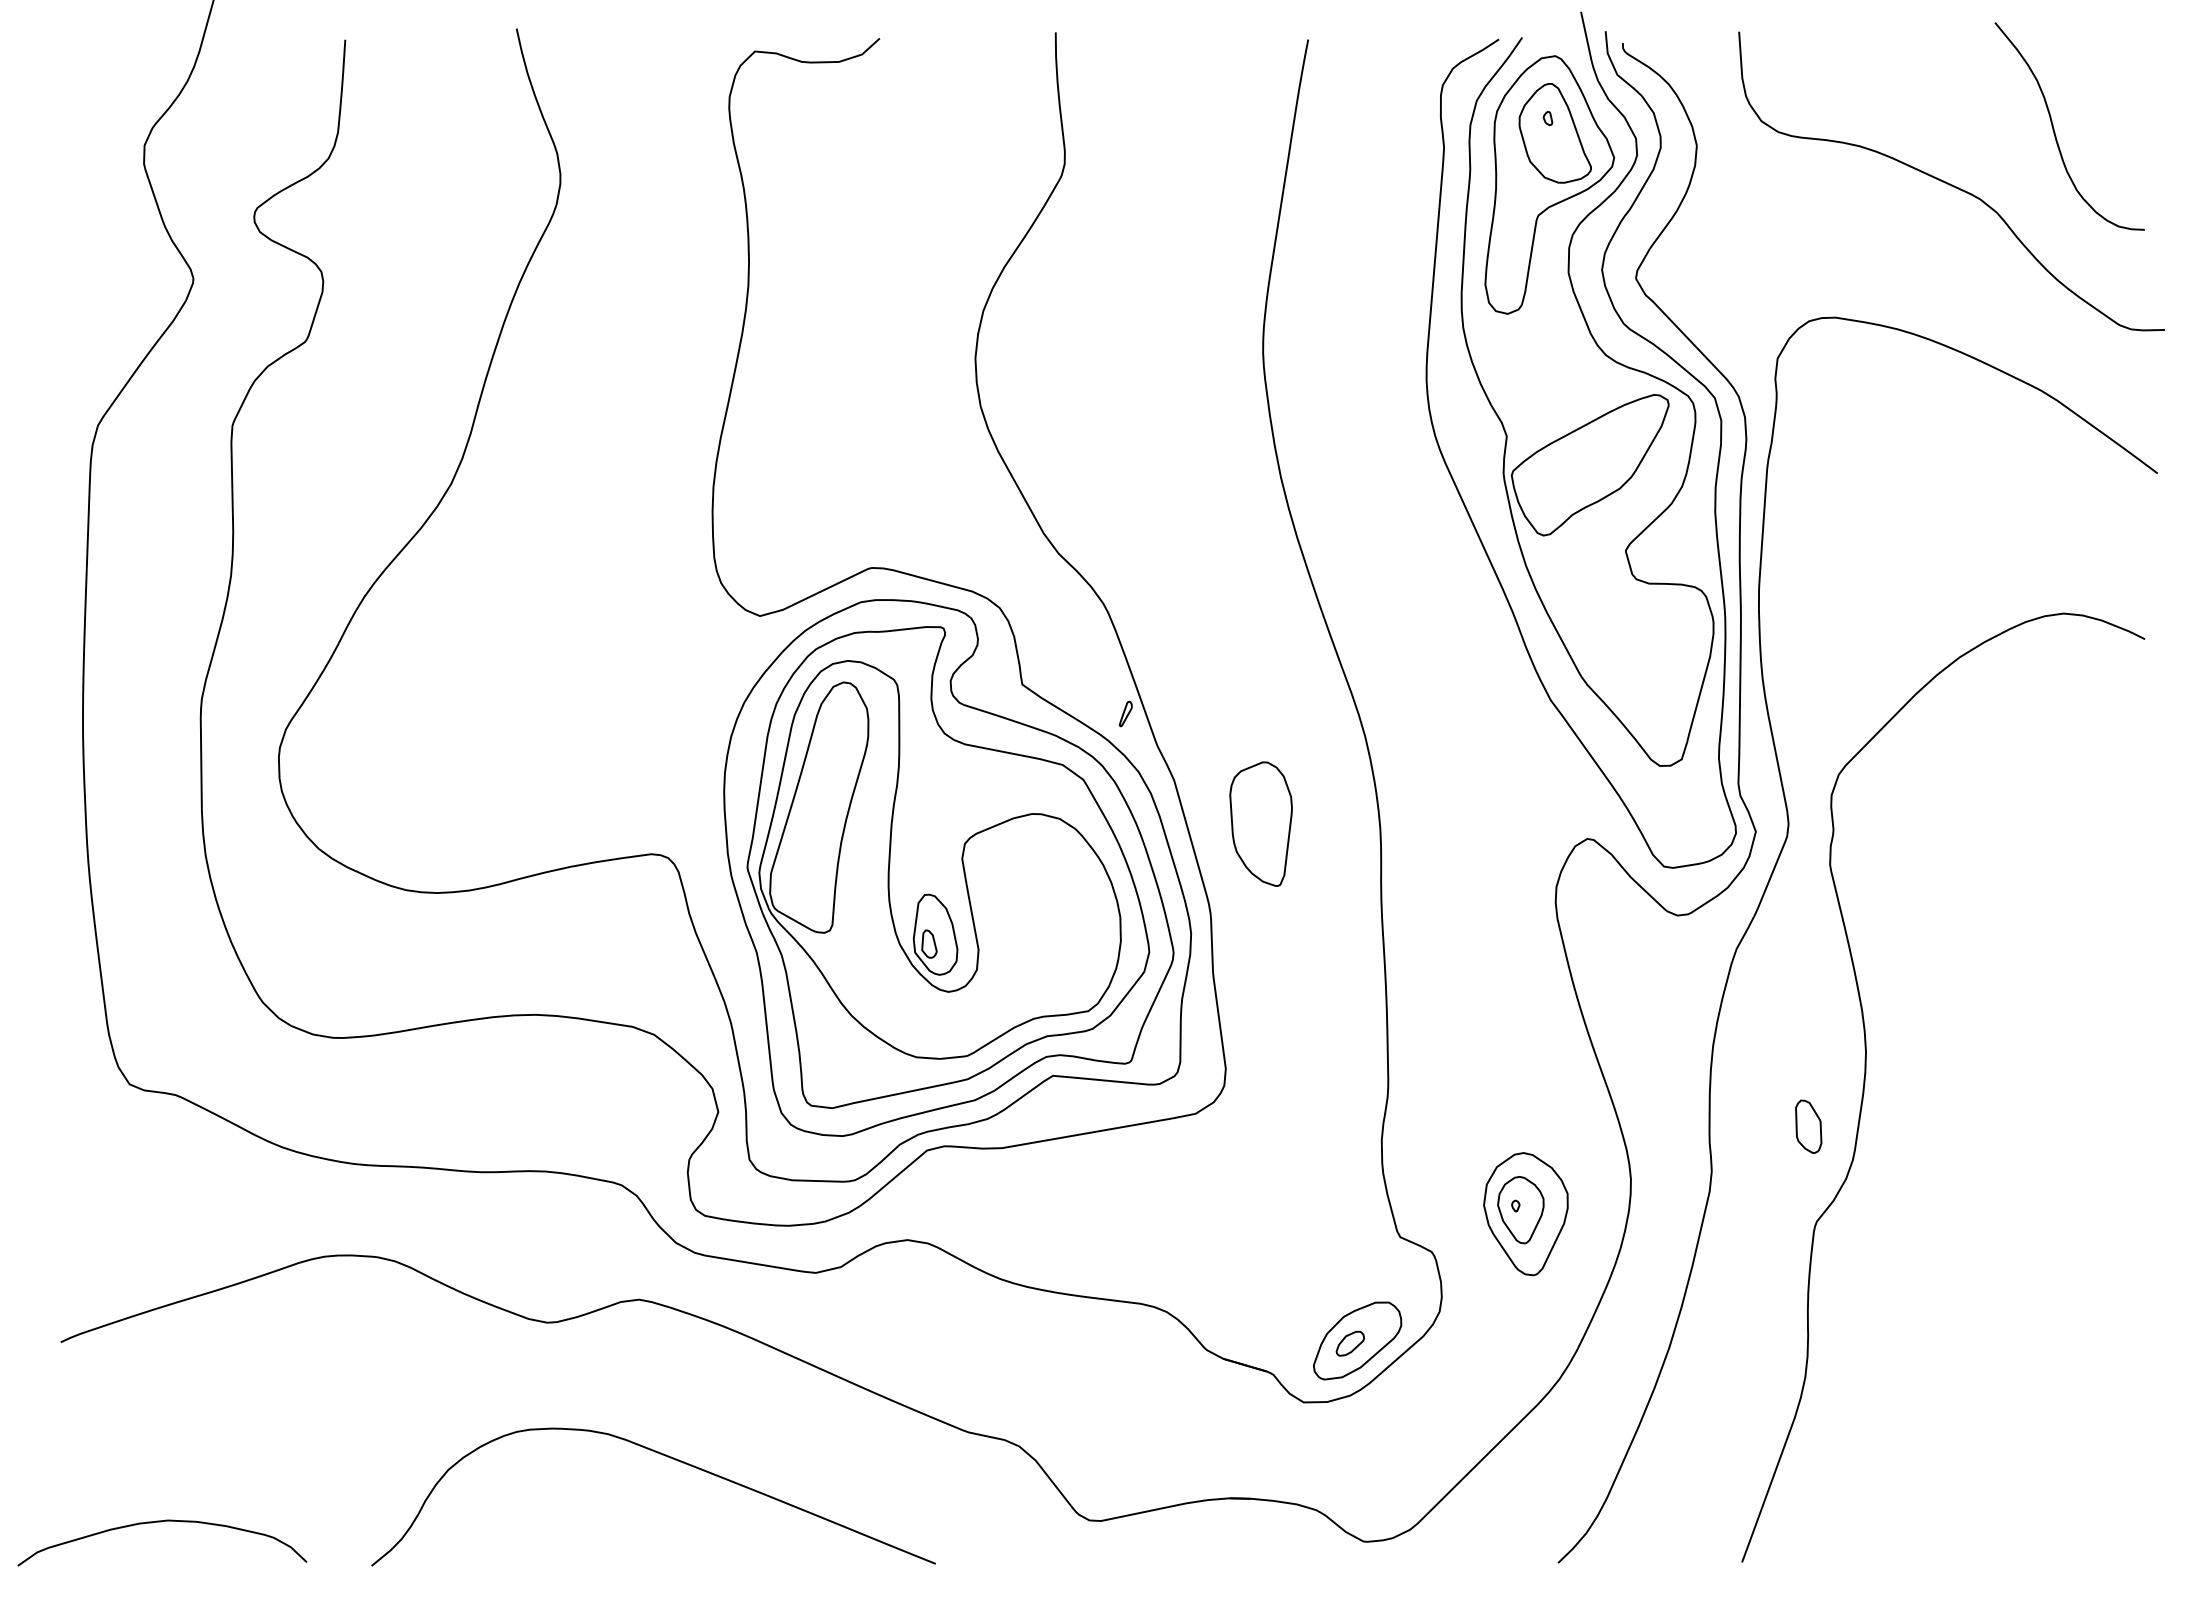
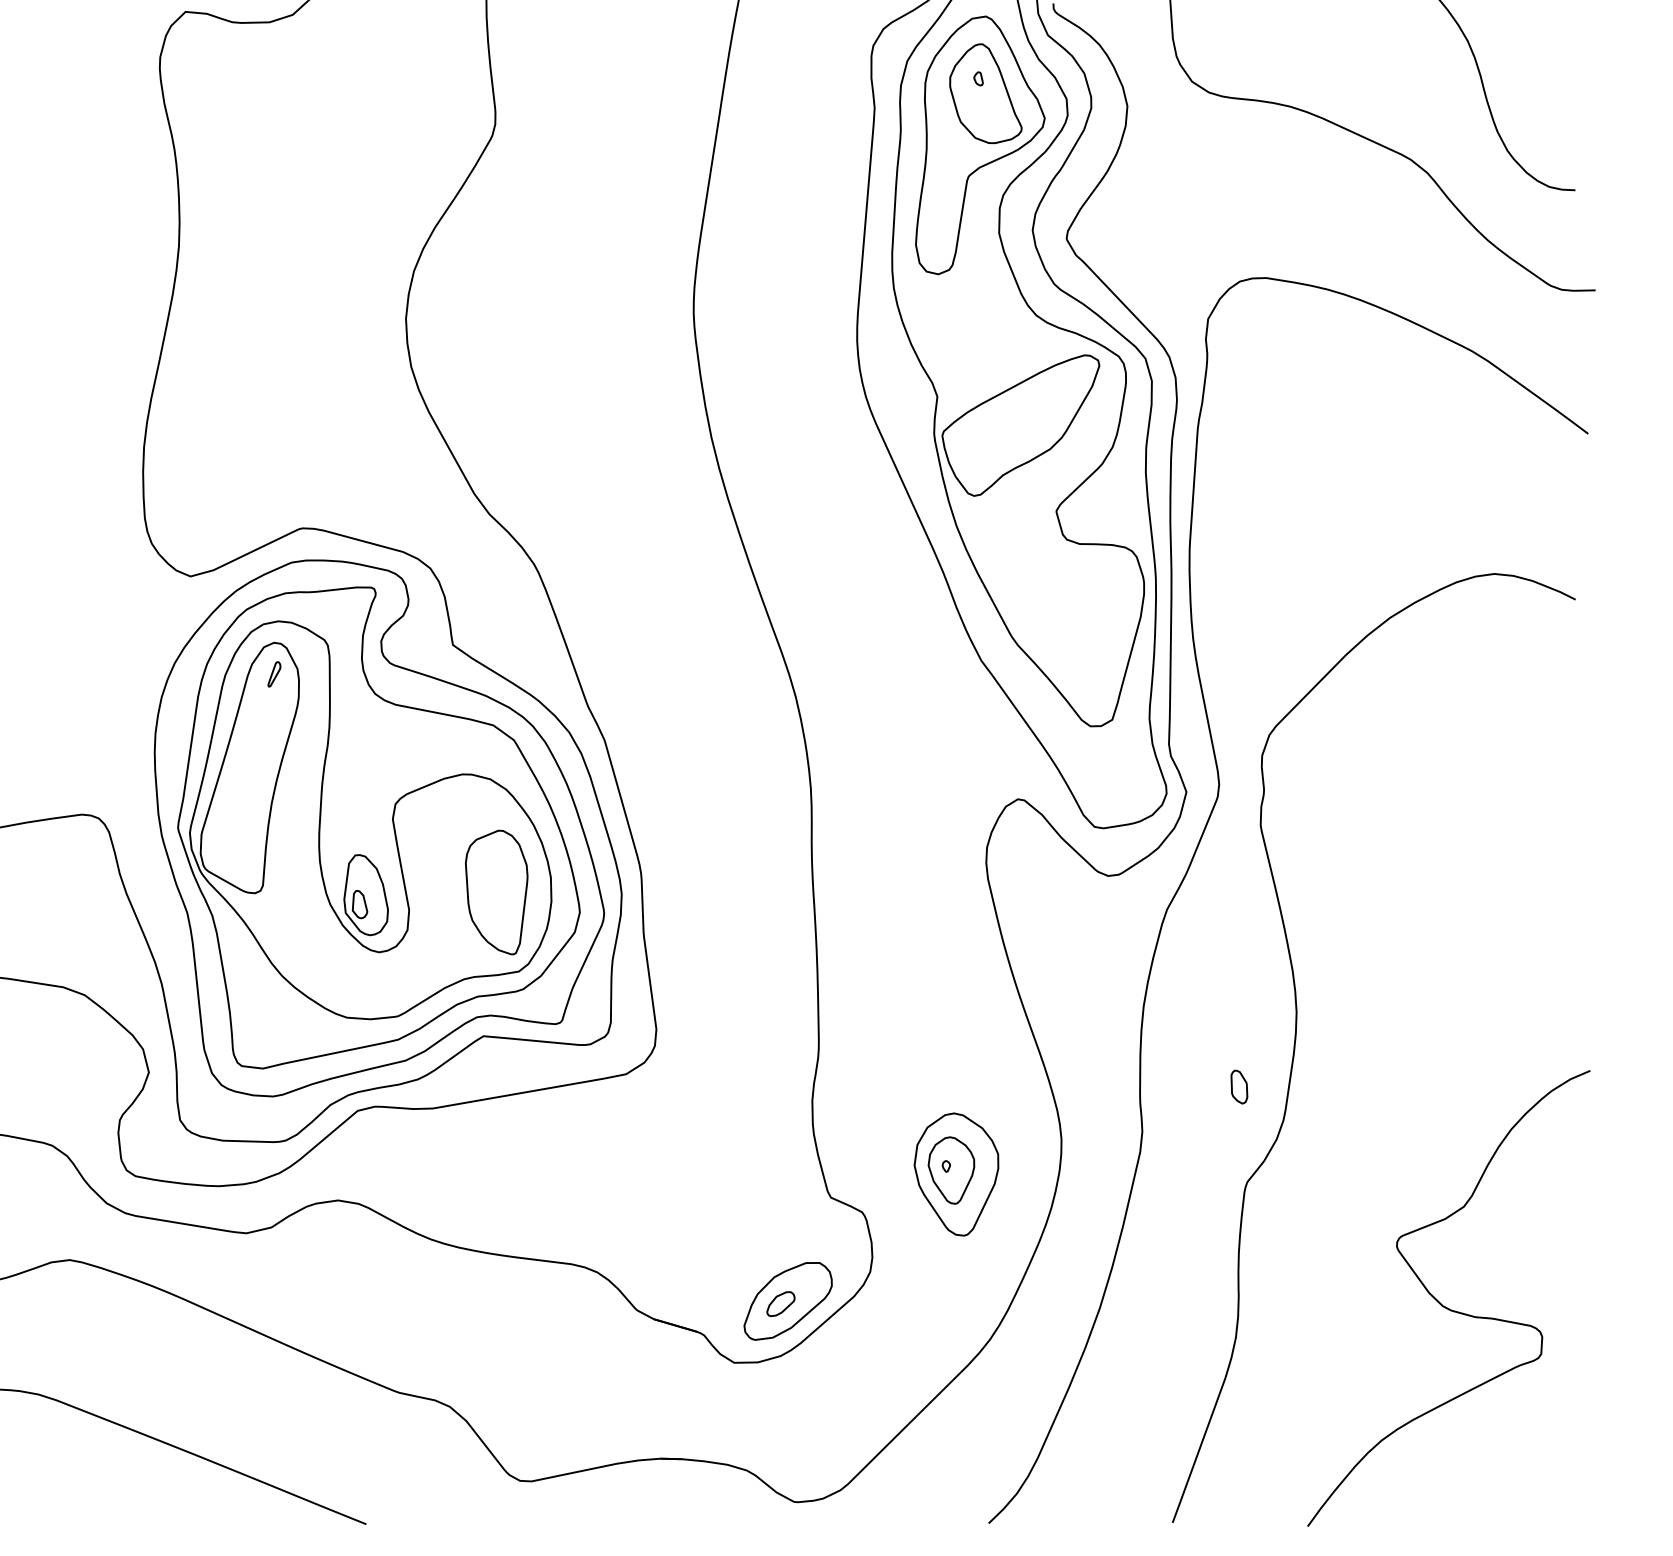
part: (1125, 713) -> (274, 673), moved
part: (1260, 823) -> (496, 891), moved
part: (1808, 1126) -> (1239, 1086), size x0.62
curve: (2011, 1343) -> (1442, 1303), added

